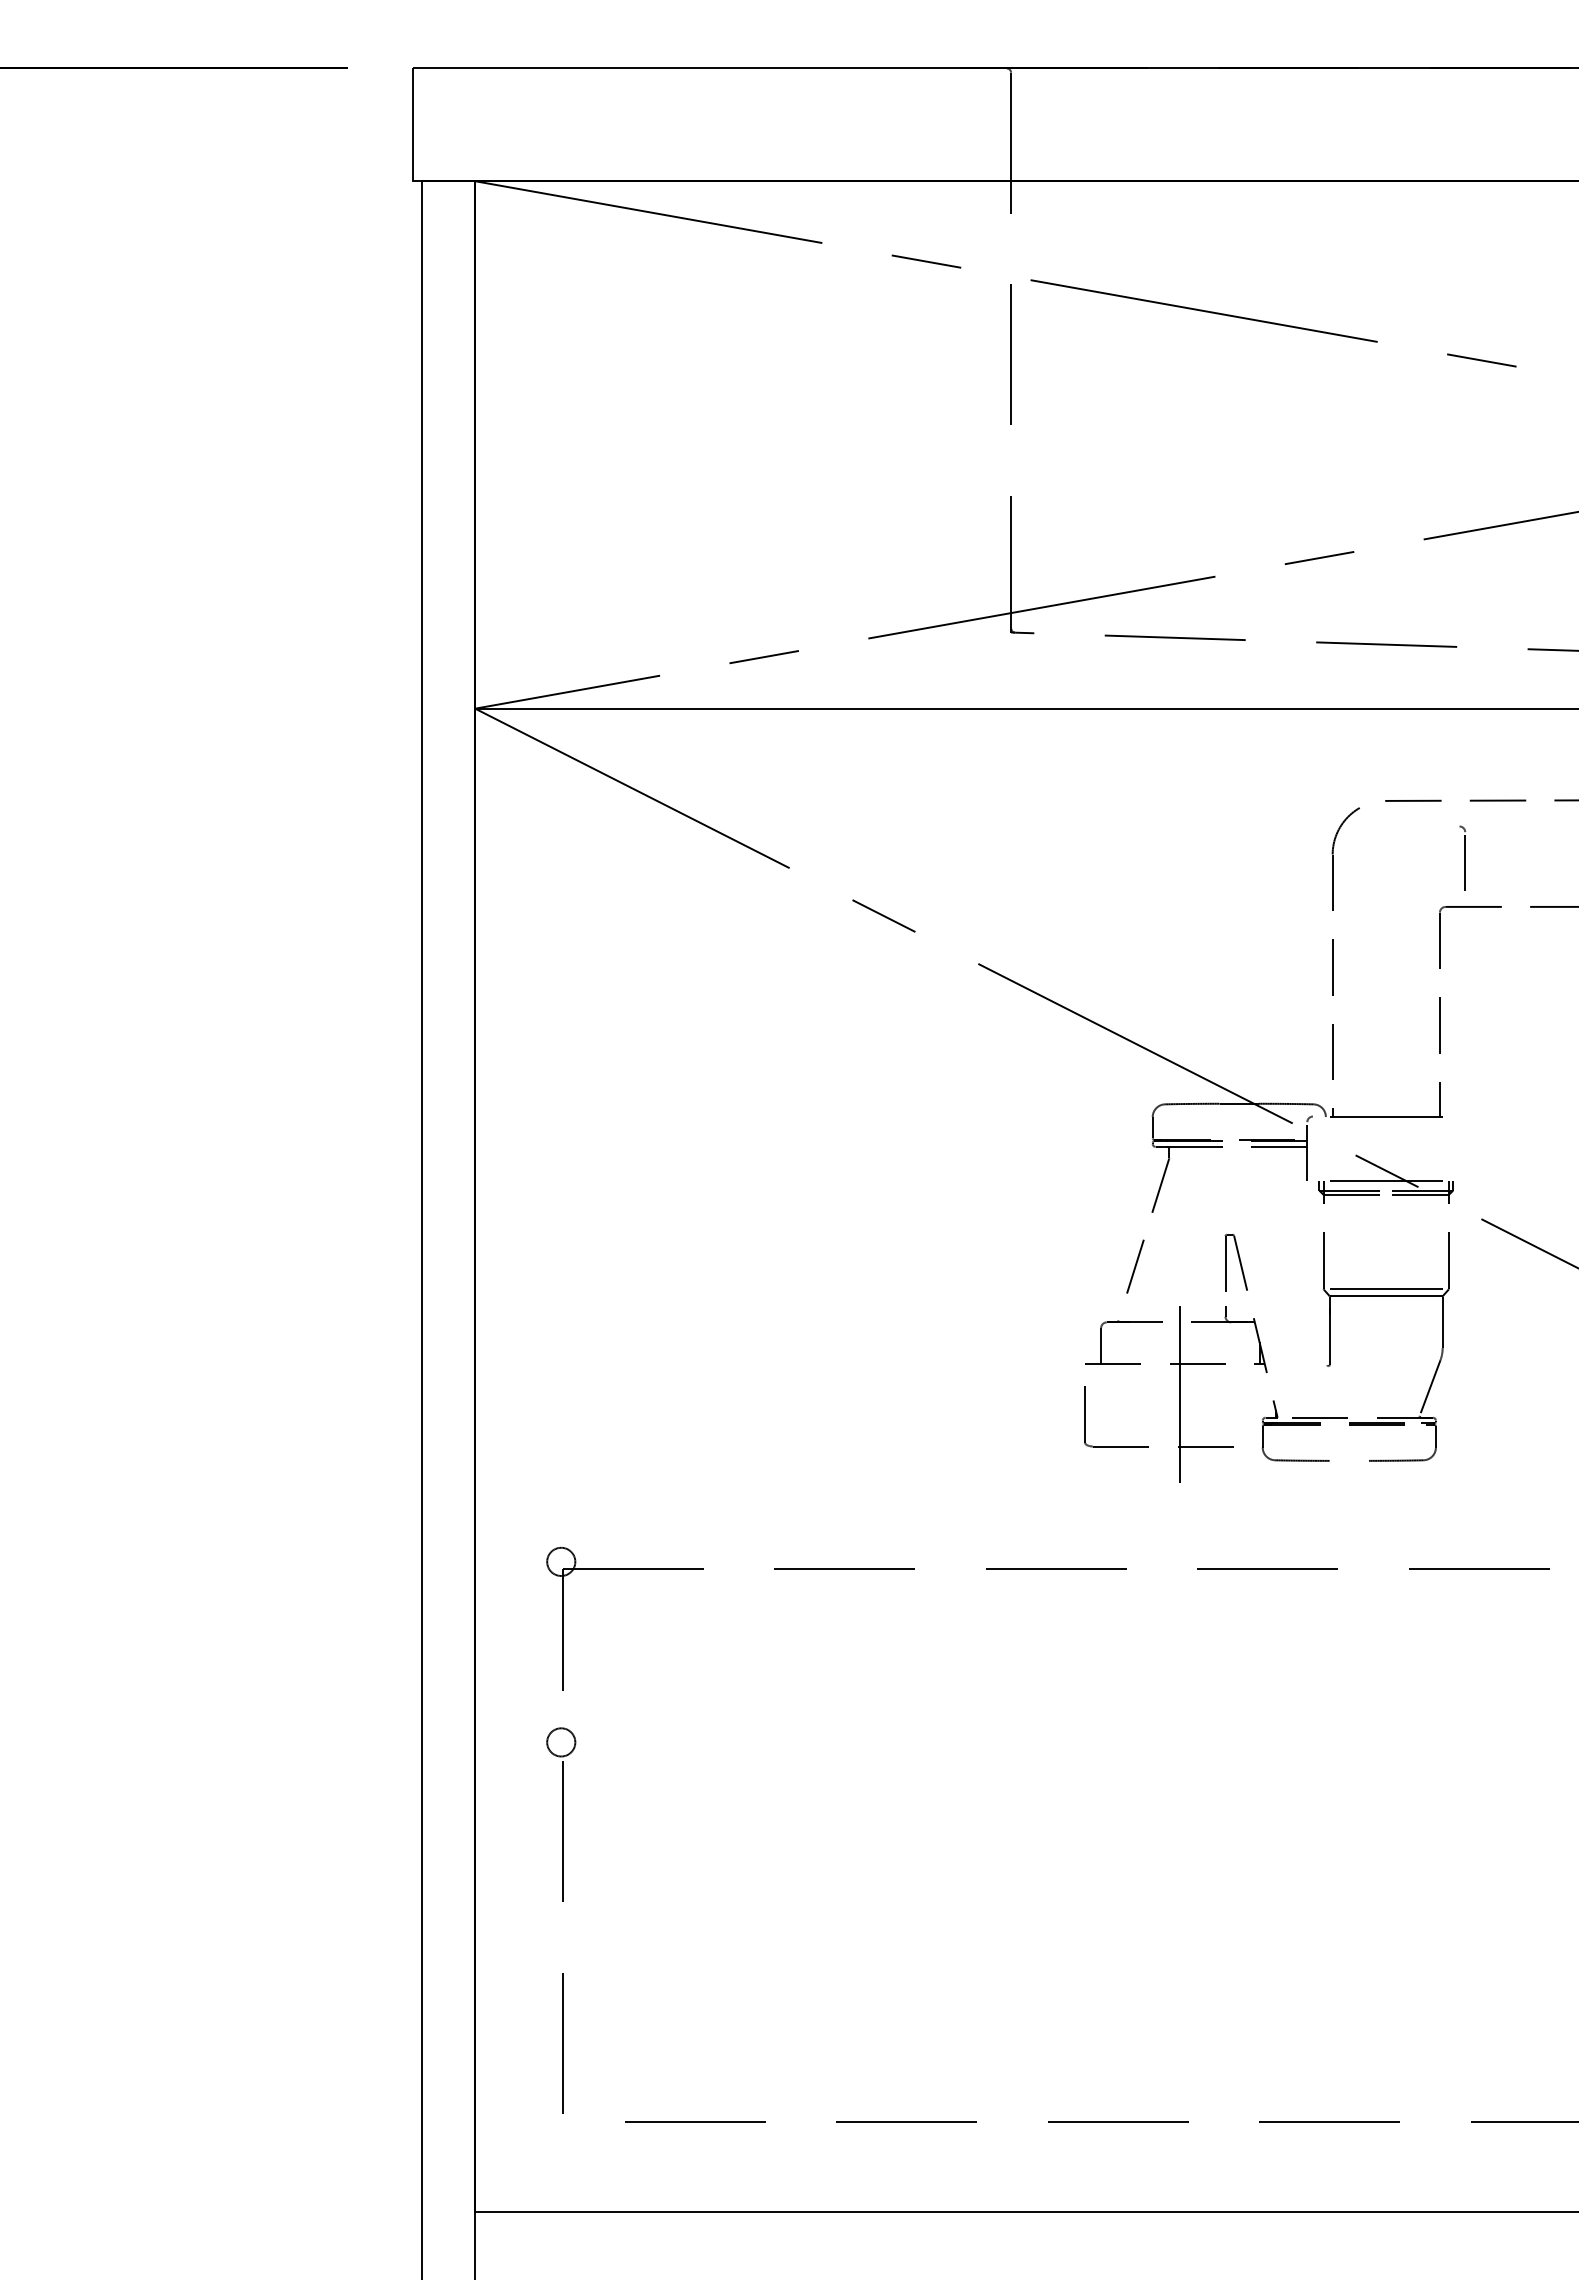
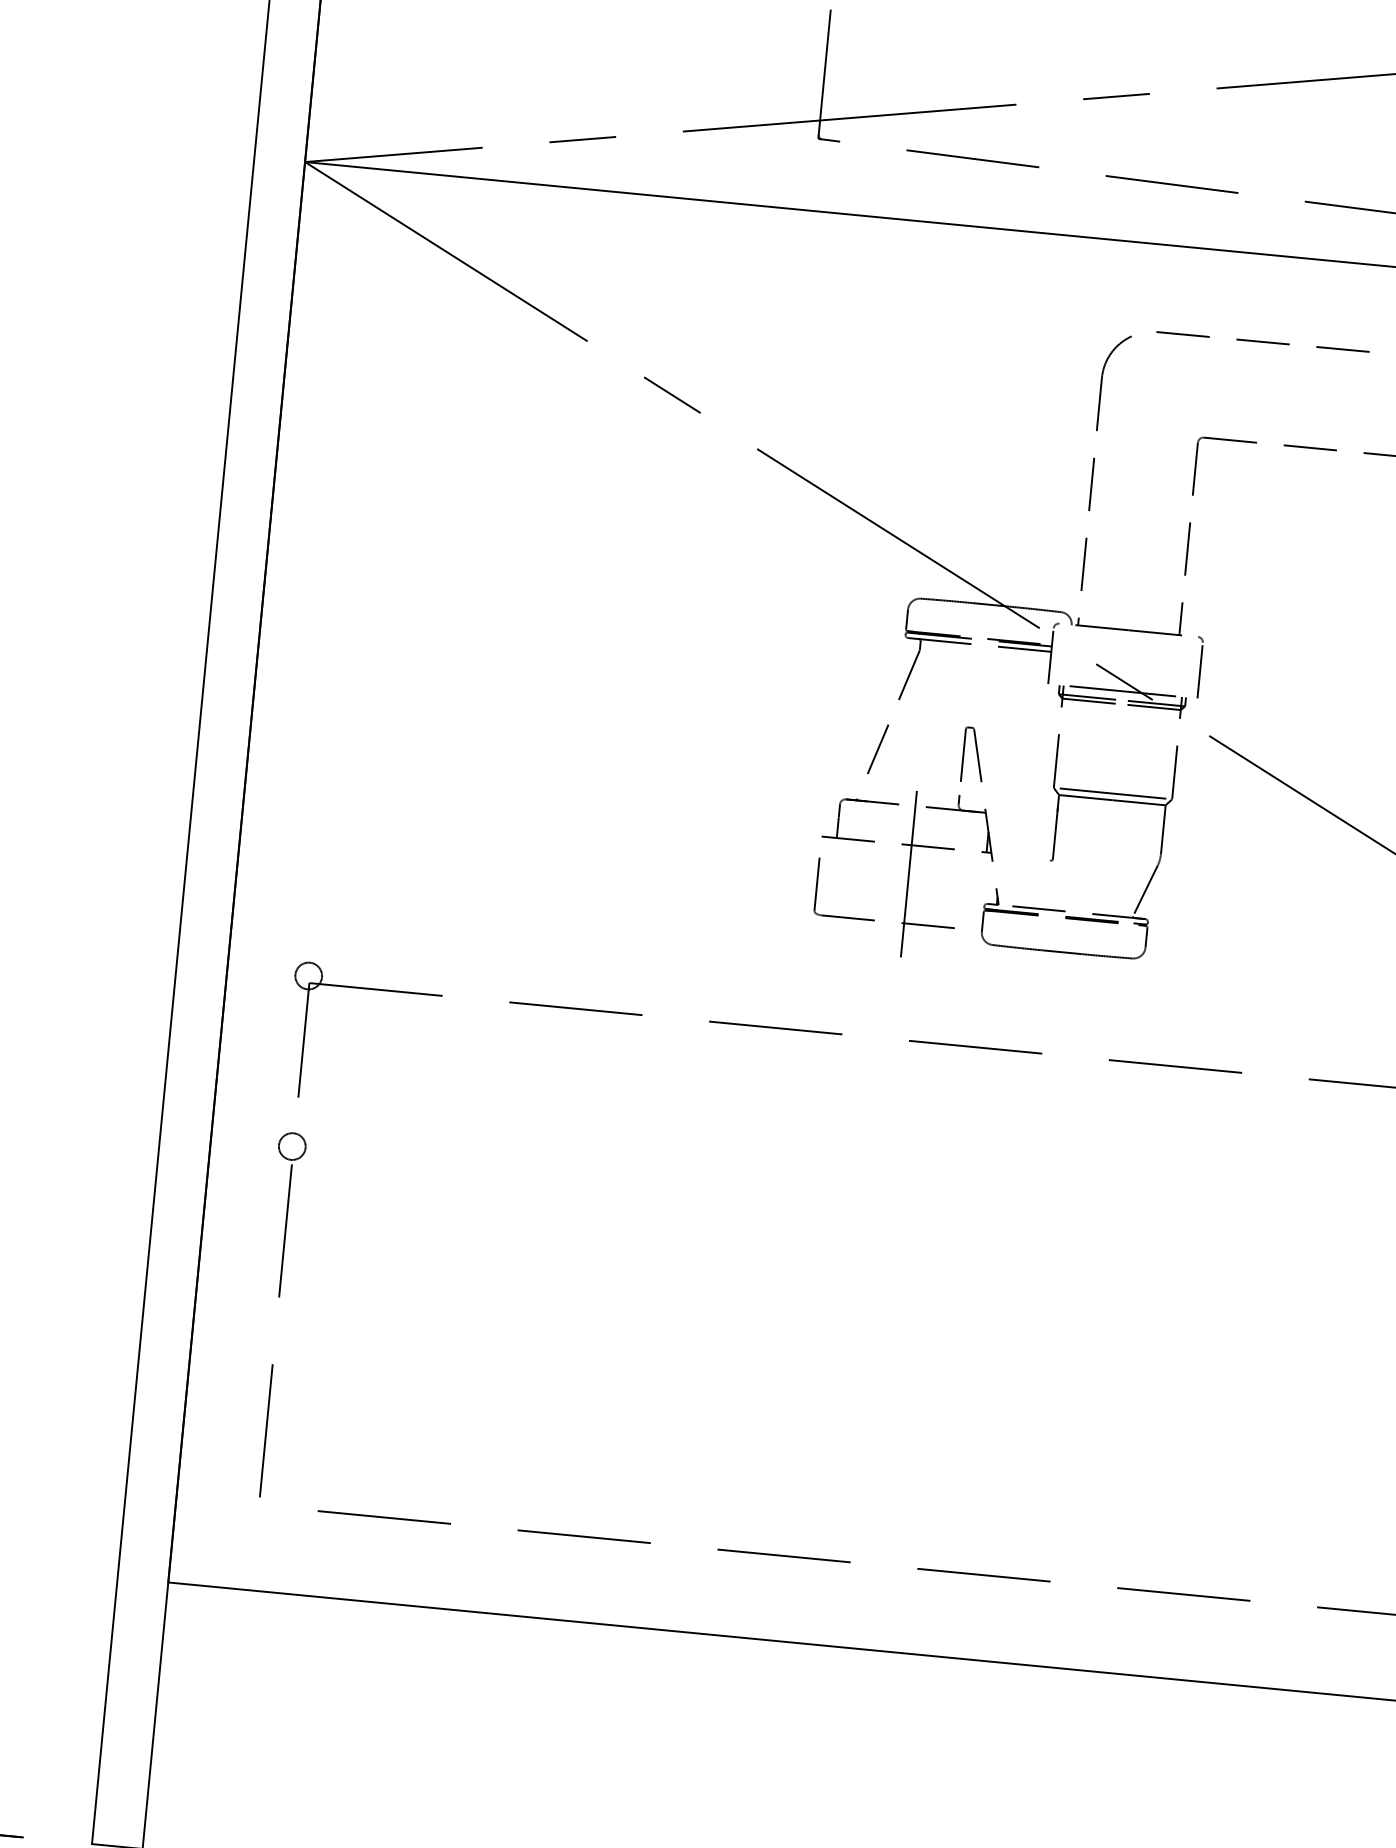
part: (1462, 857) -> (1197, 666), moved
line: (1349, 1460) -> (1062, 951), added

